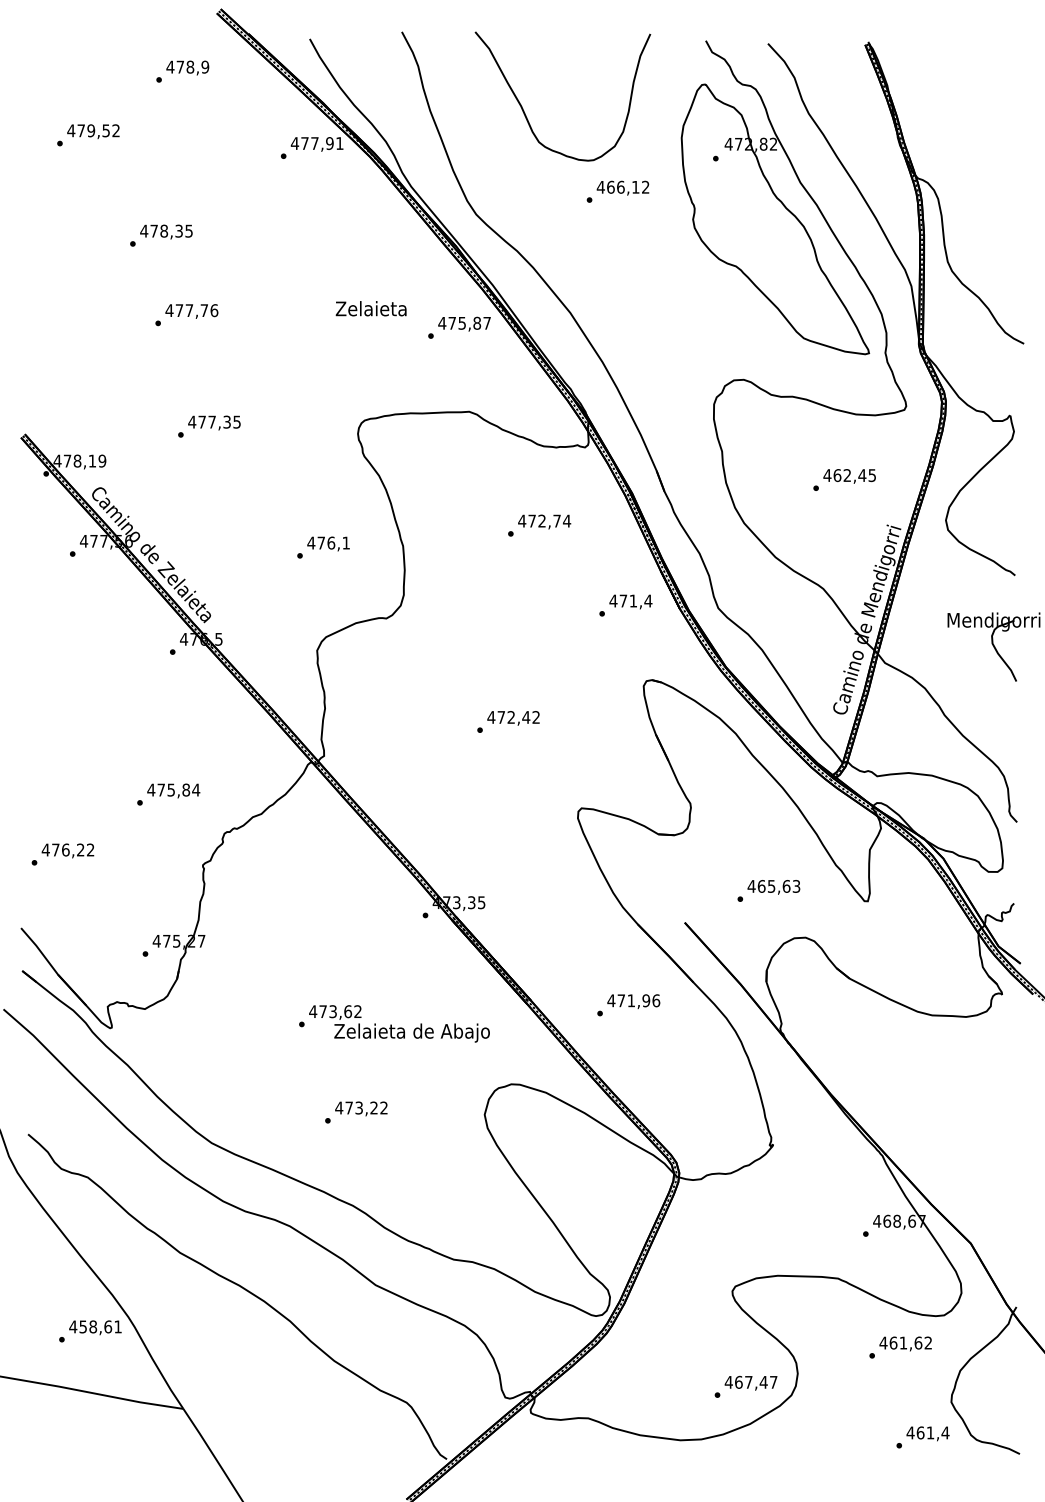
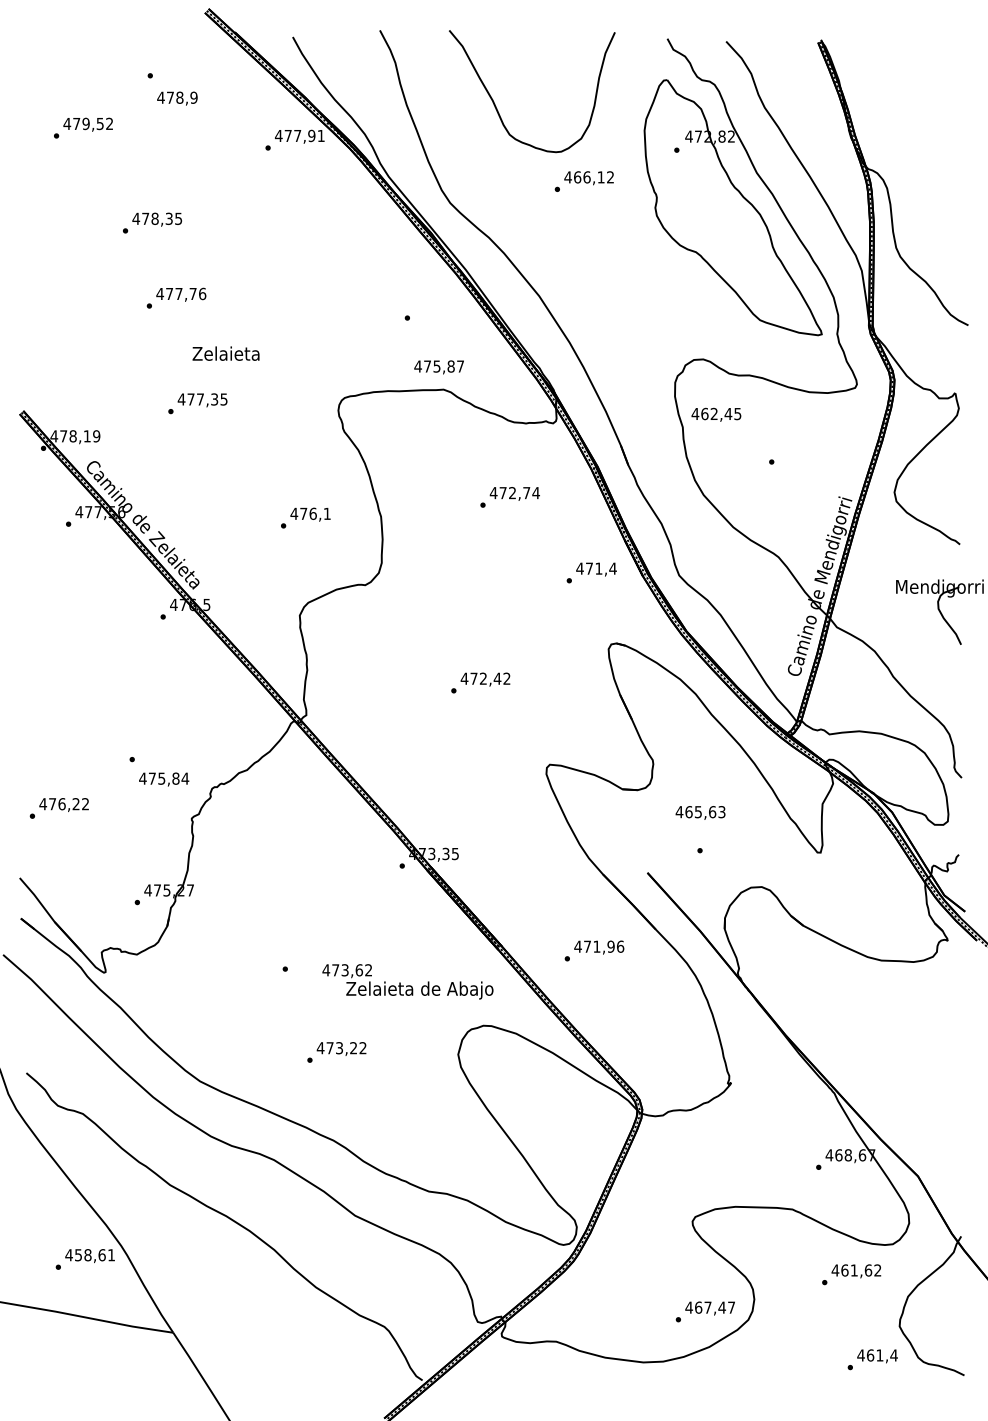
text: (187, 67) -> (177, 98), moved
text: (370, 308) -> (225, 353), moved
text: (464, 323) -> (439, 366), moved
text: (849, 476) -> (716, 414), moved
text: (173, 790) -> (163, 779), moved
text: (773, 887) -> (700, 813), moved
text: (399, 1023) -> (407, 981), moved

